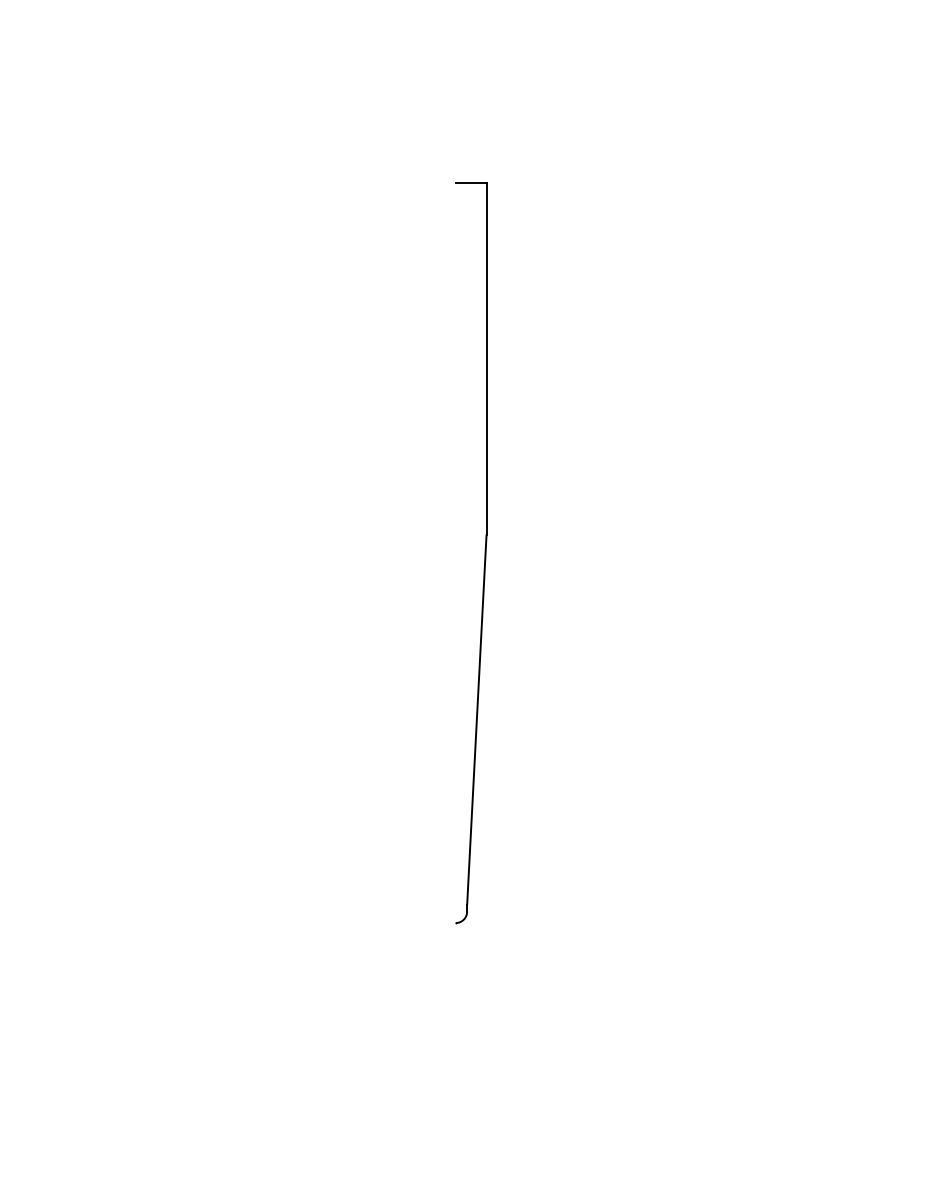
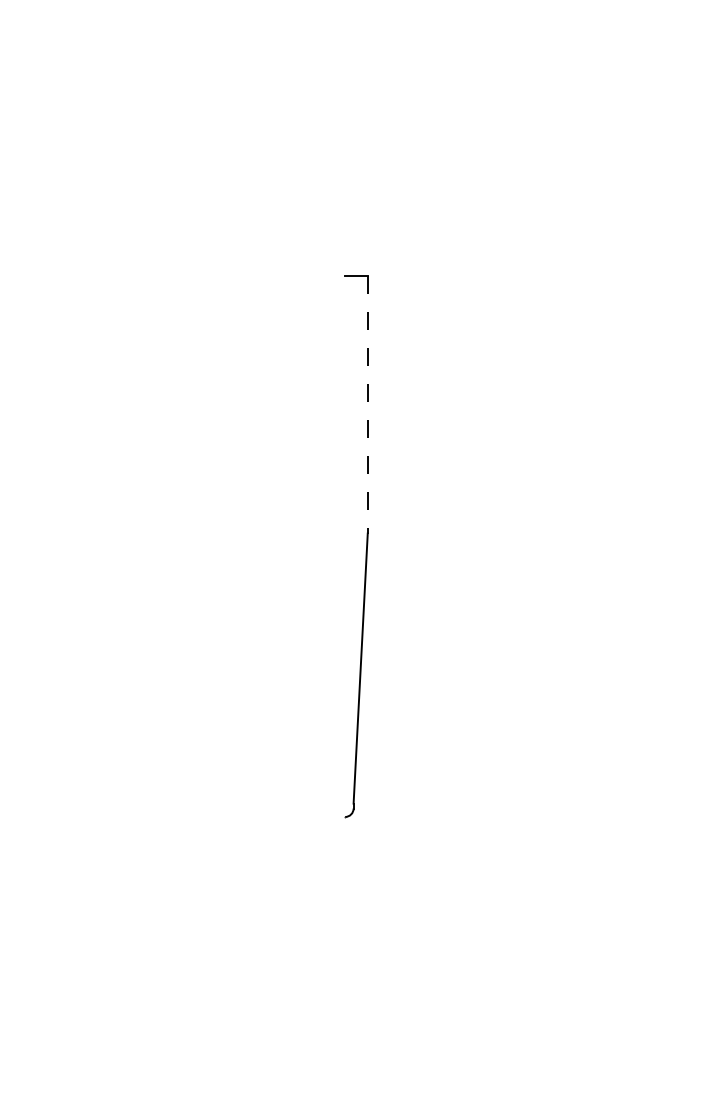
line: (486, 358) -> (367, 404), solid -> dashed

